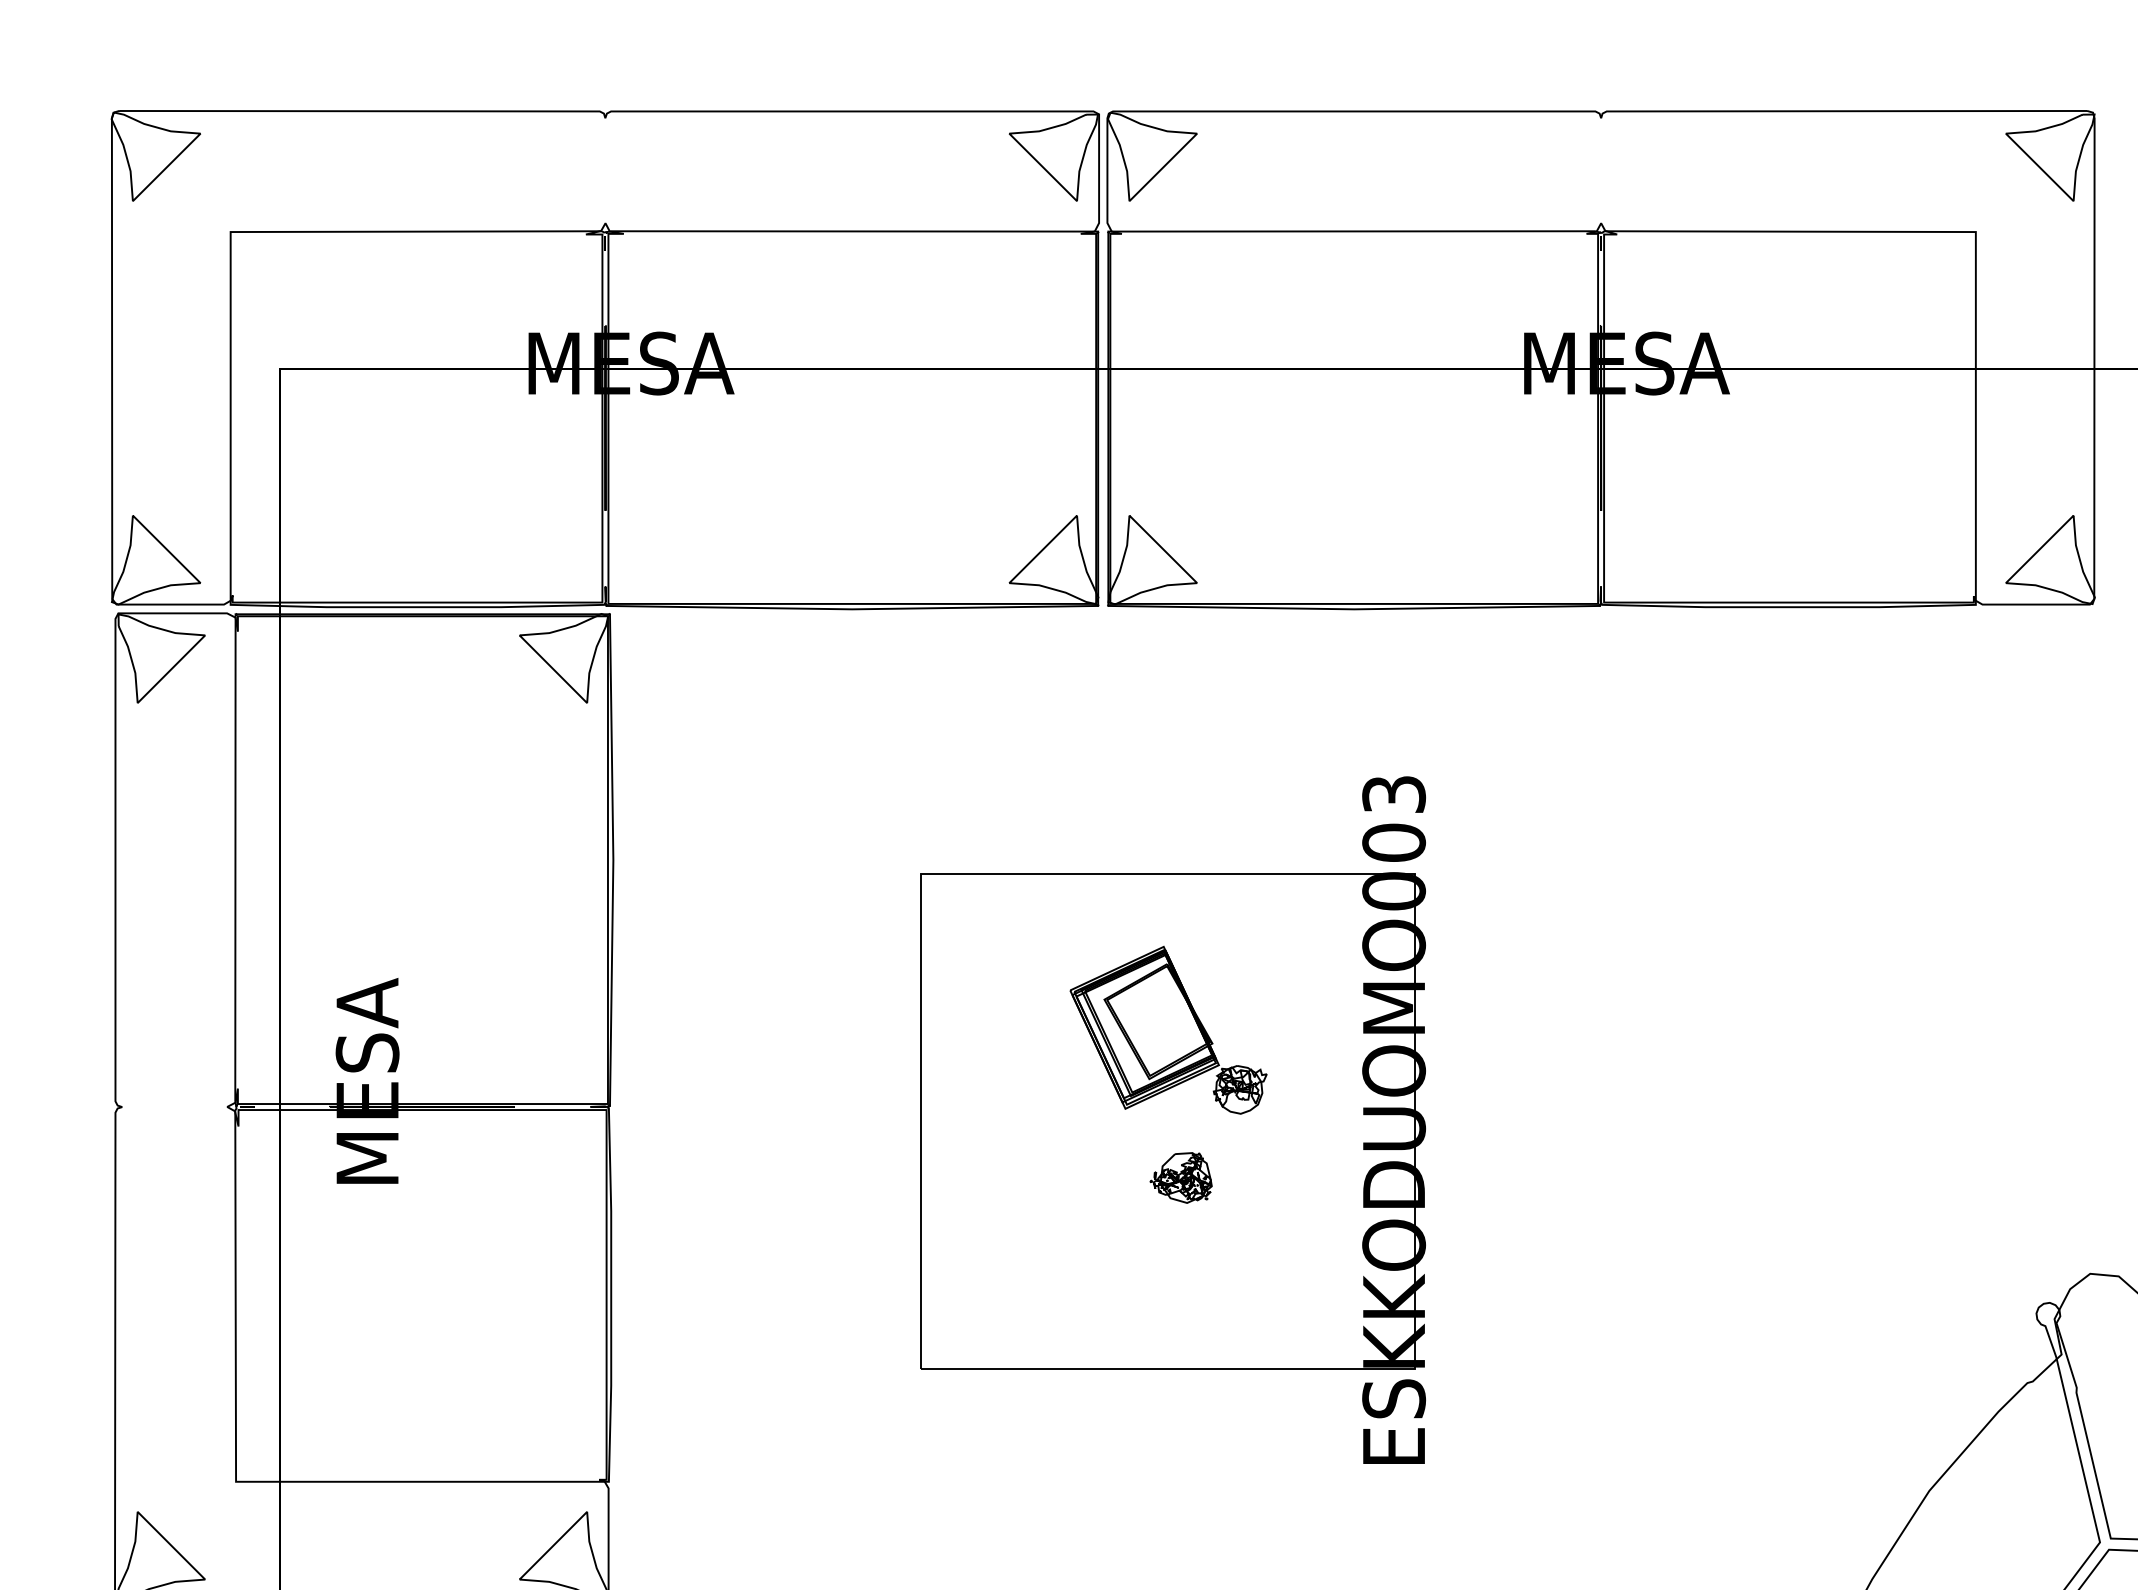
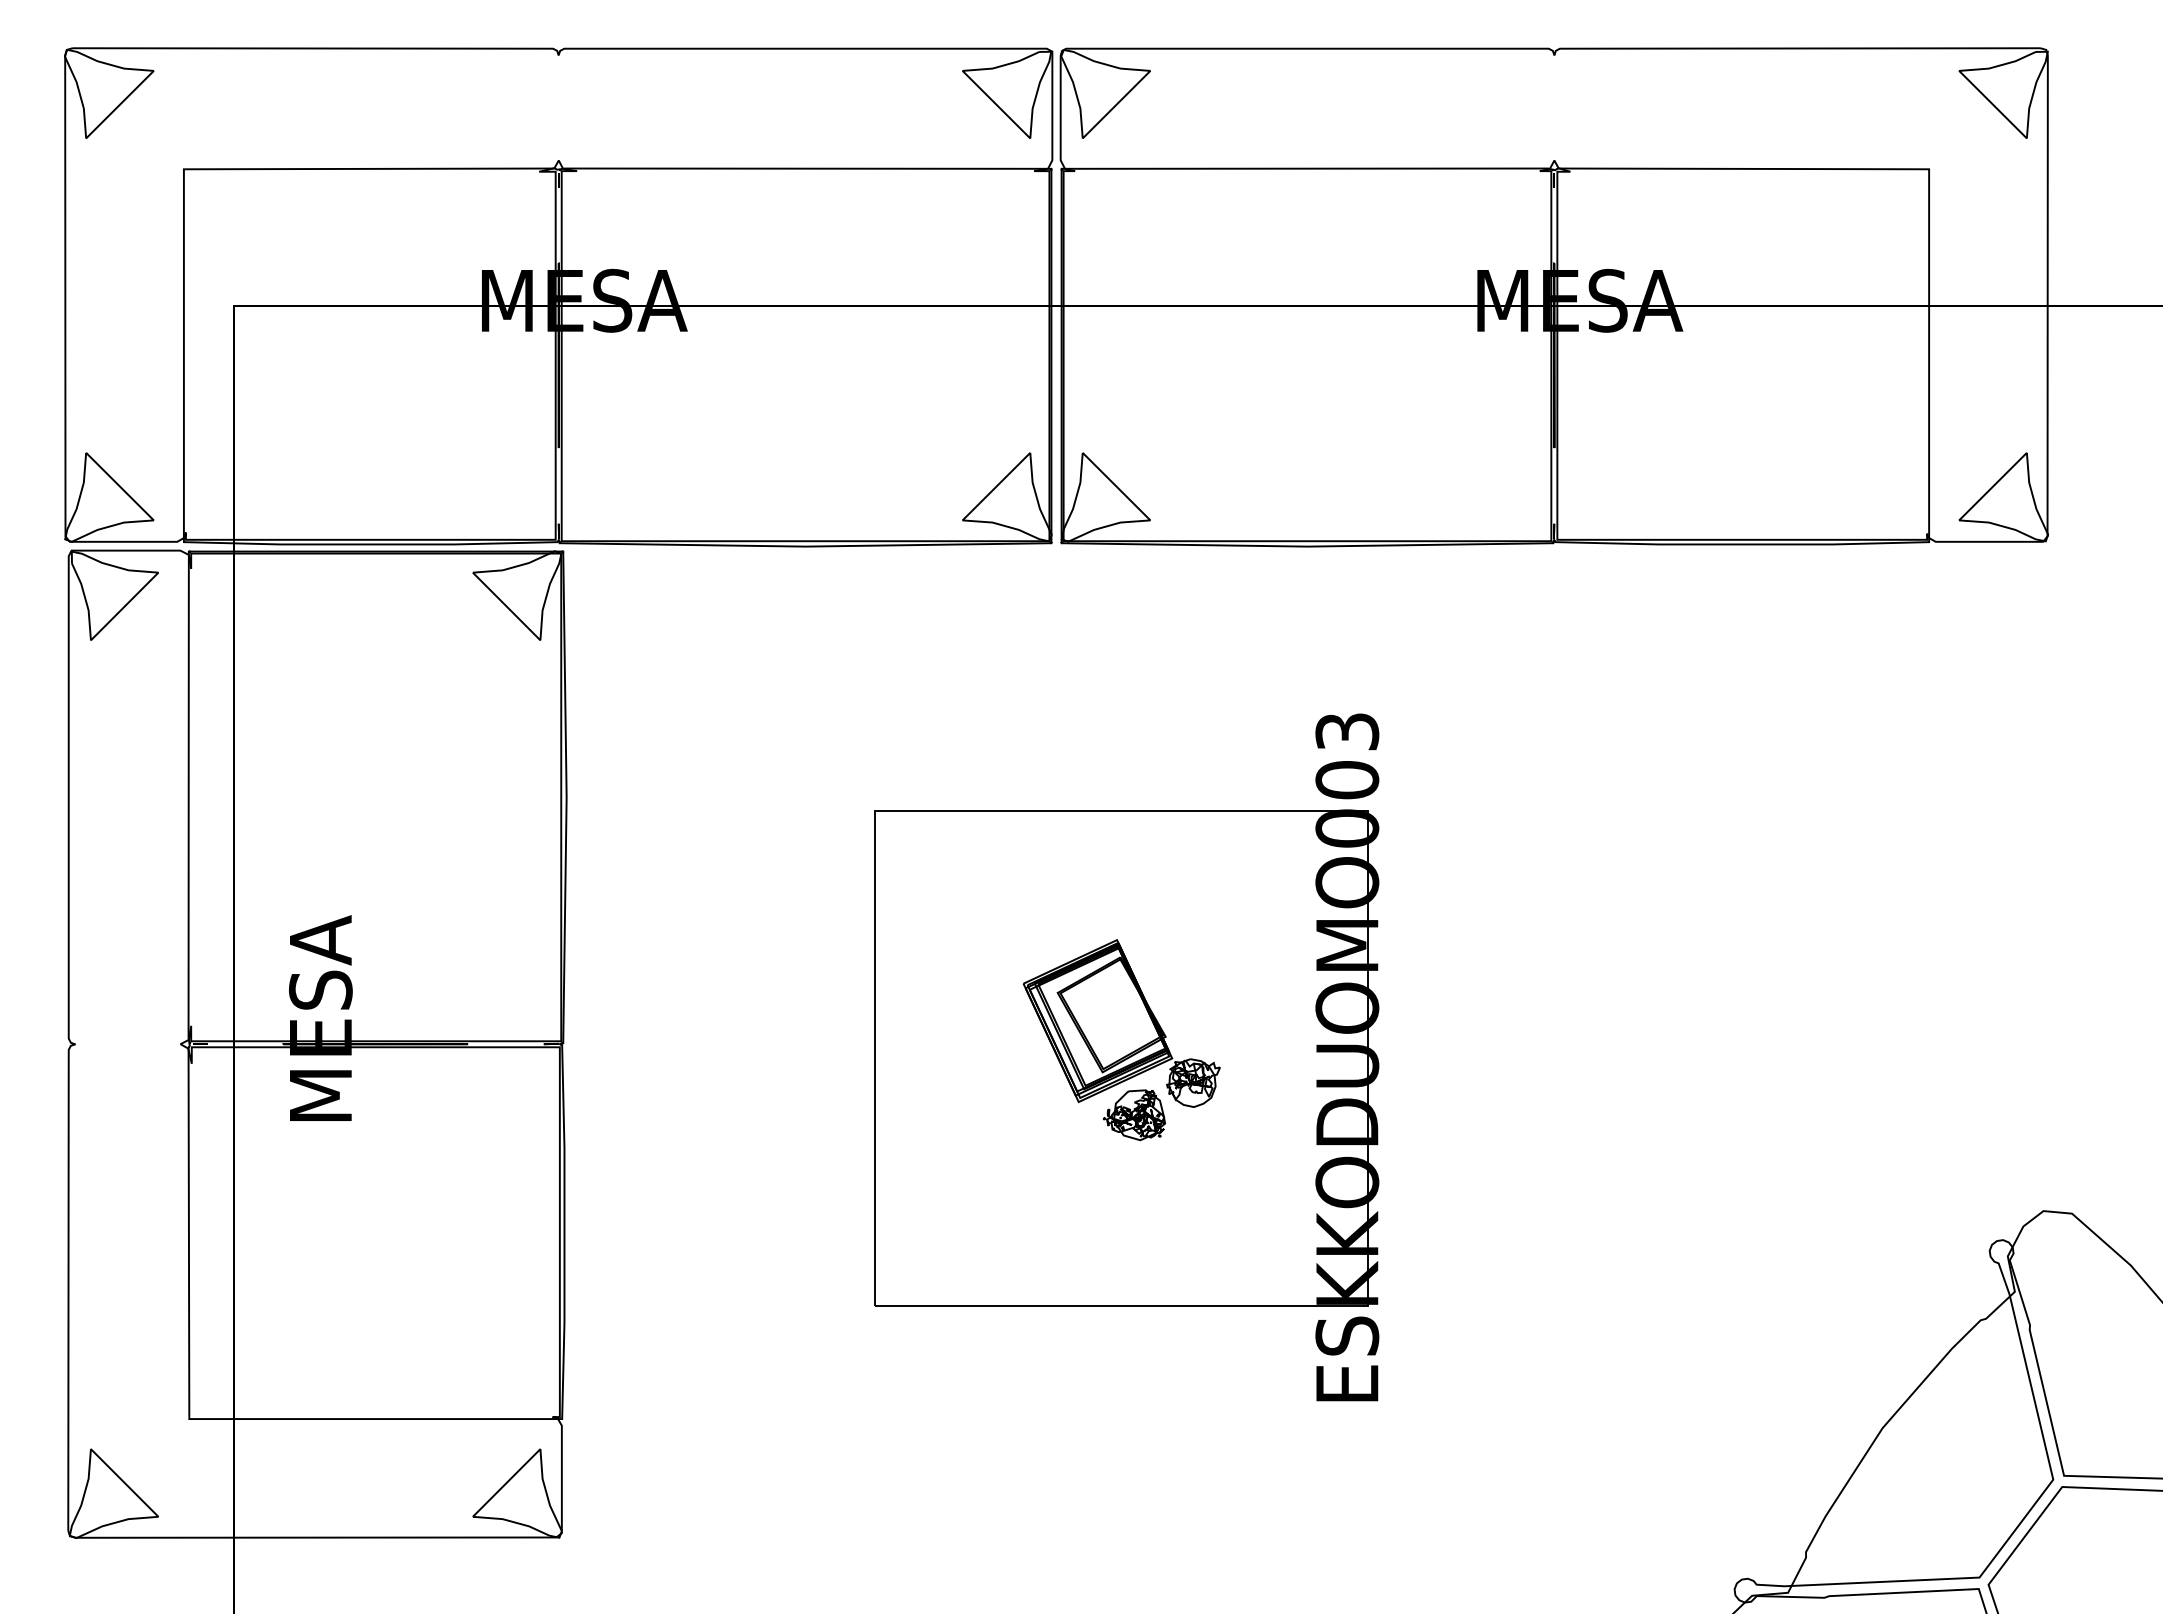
part: (1168, 1030) -> (1121, 1023), moved

